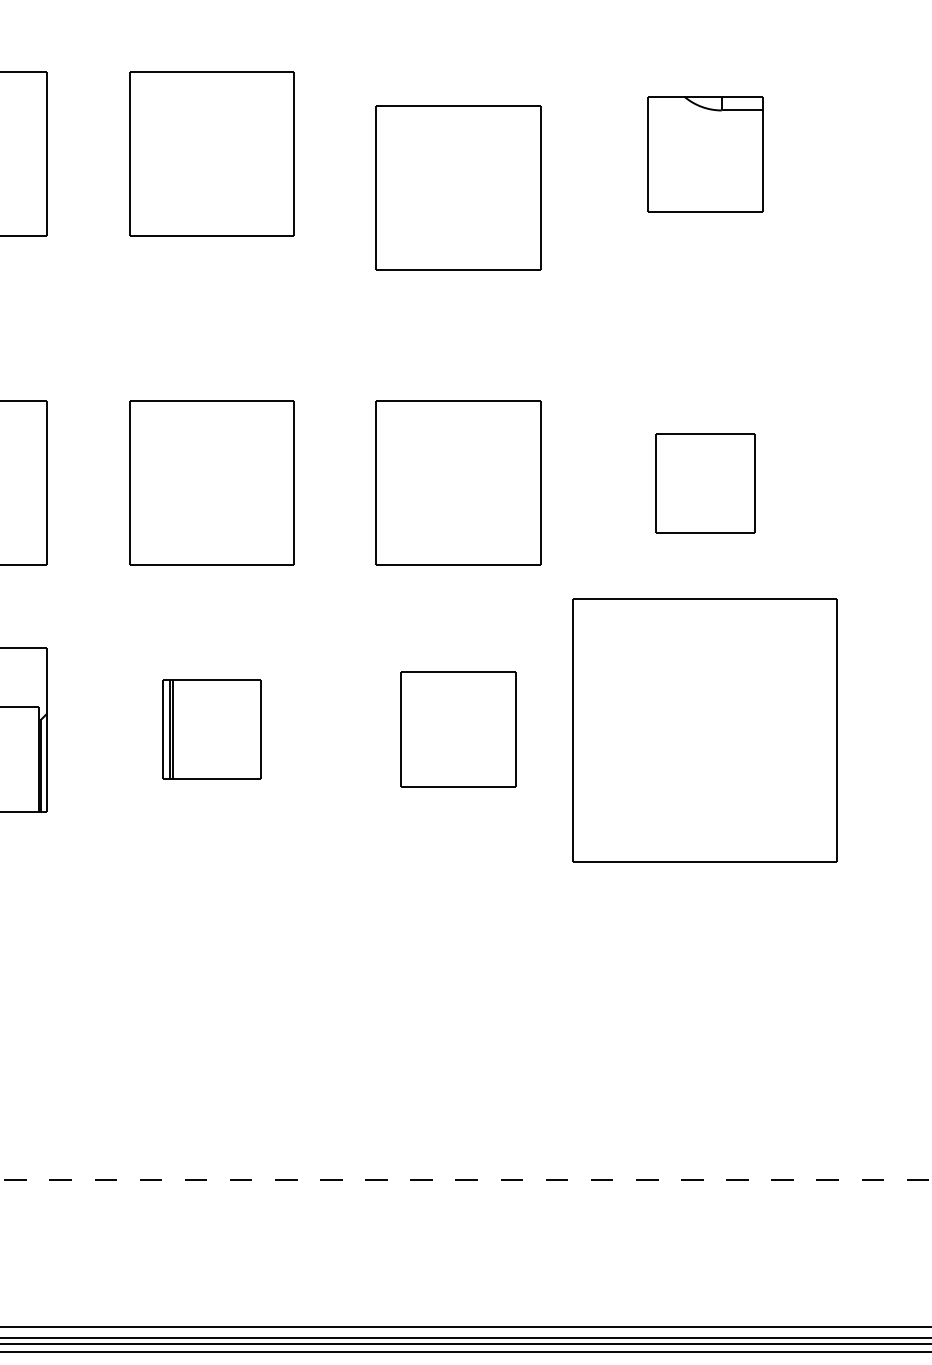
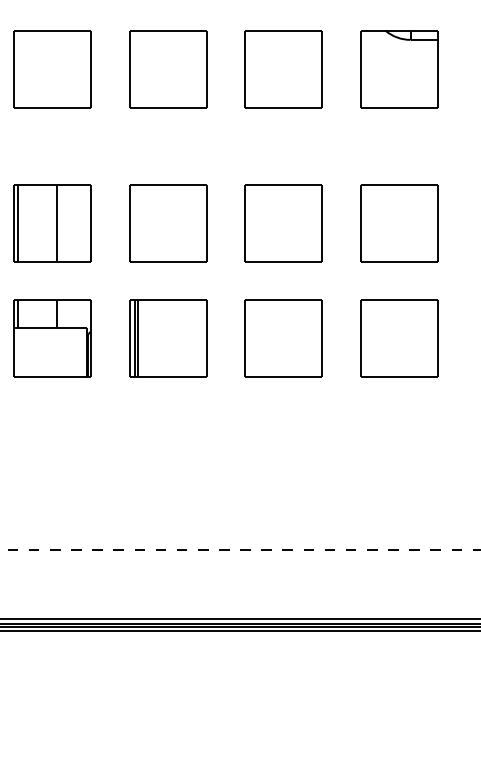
part: (705, 154) -> (399, 69), size x1.43
part: (457, 188) -> (283, 69), moved
part: (705, 483) -> (399, 223), size x1.67
part: (212, 728) -> (168, 338), size x1.67
part: (457, 728) -> (283, 338), size x1.43
part: (705, 728) -> (399, 338), size x0.62

